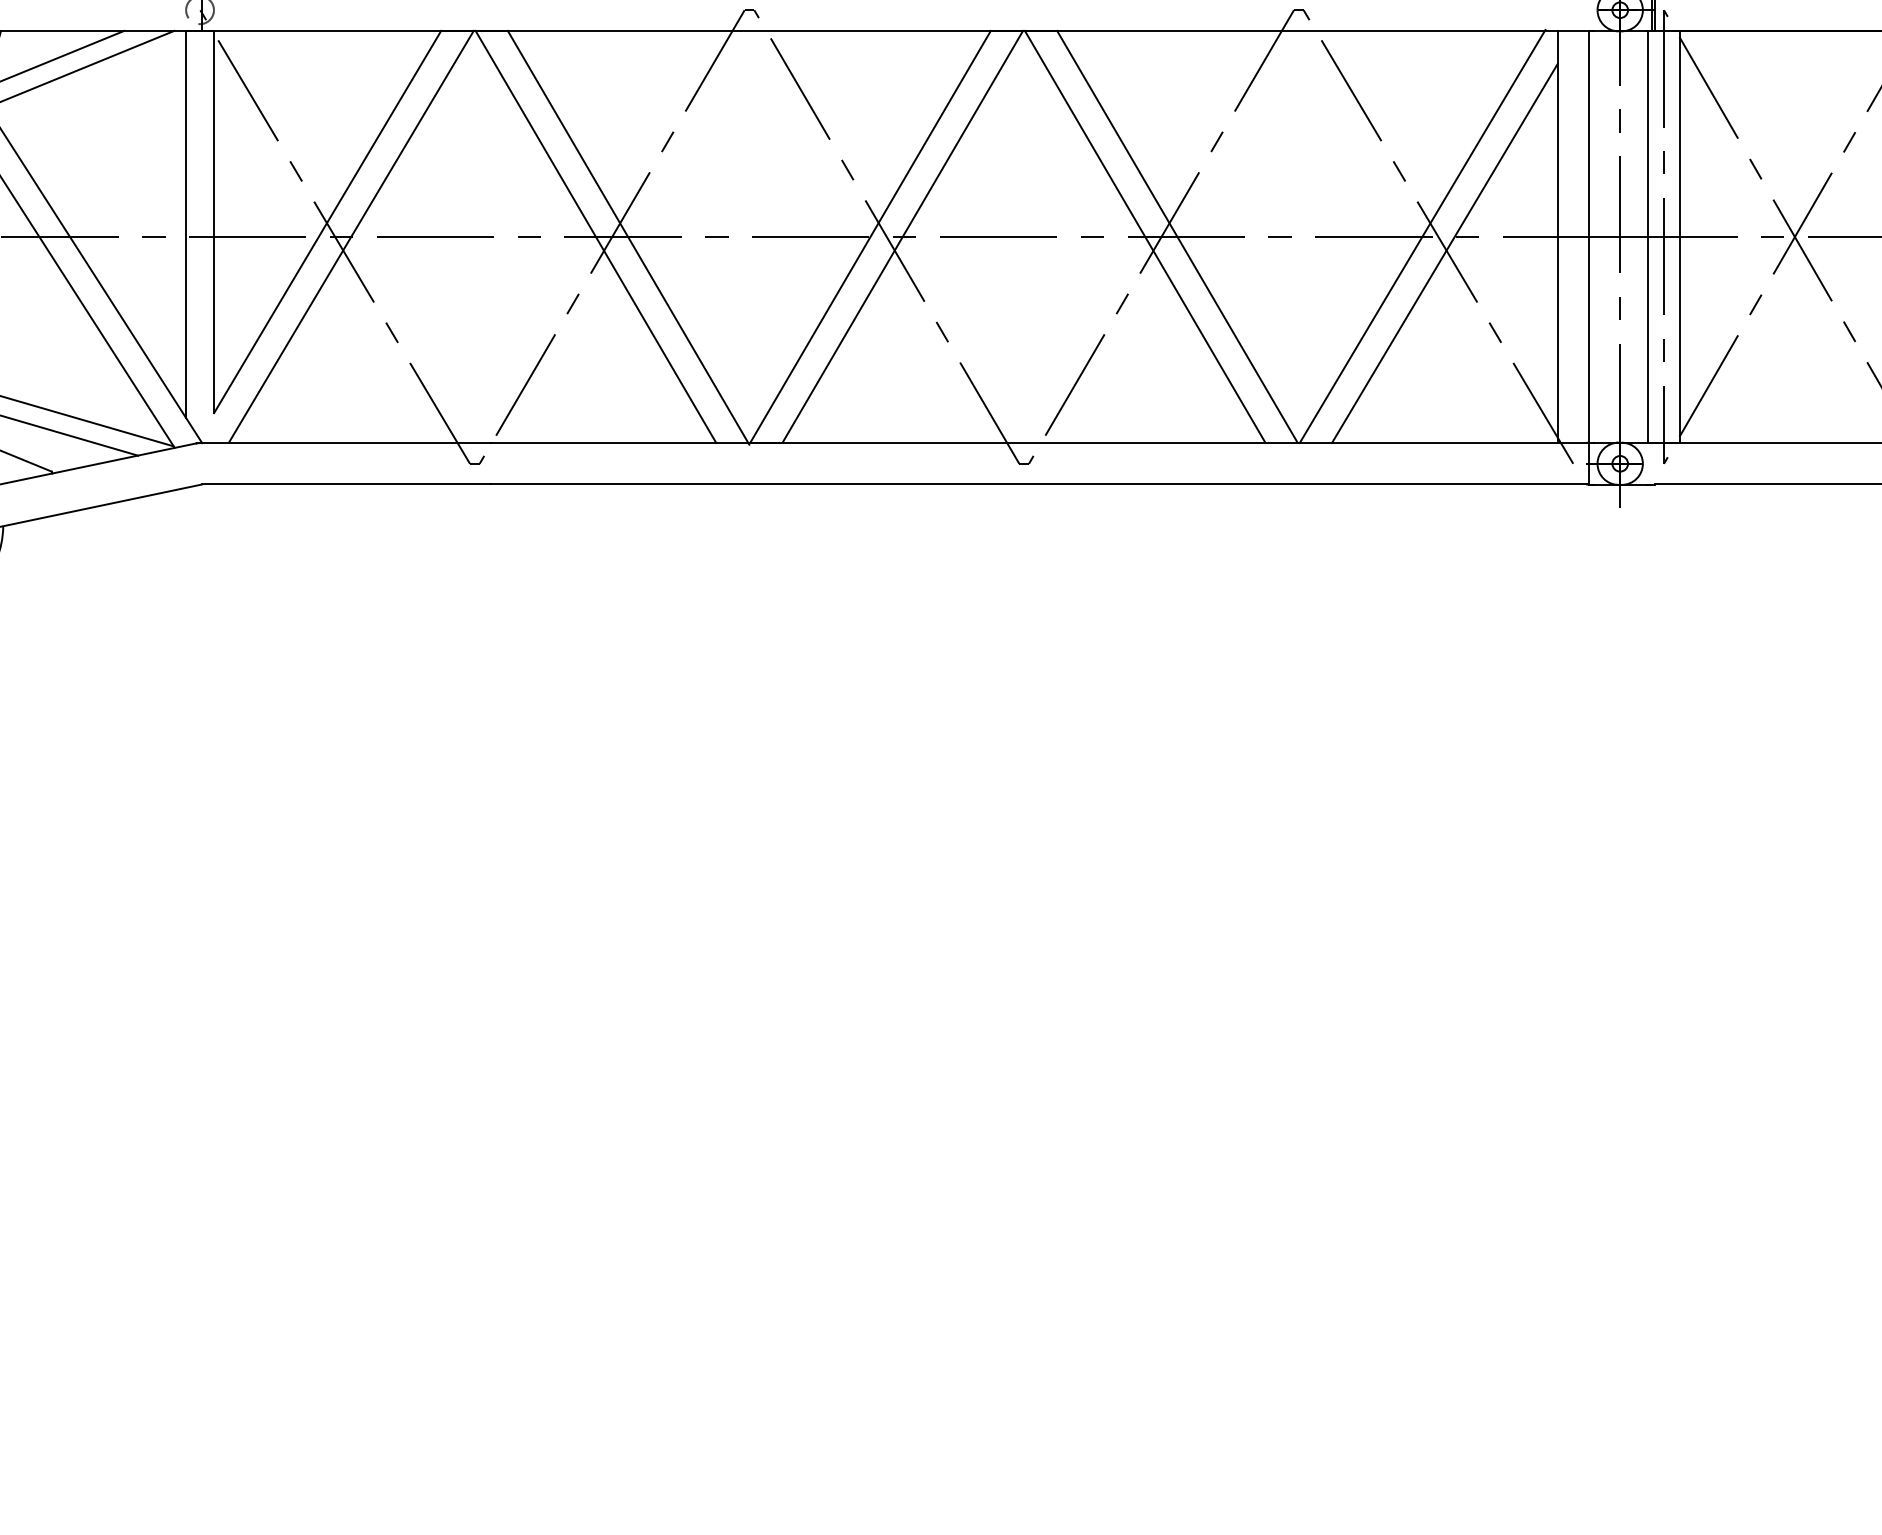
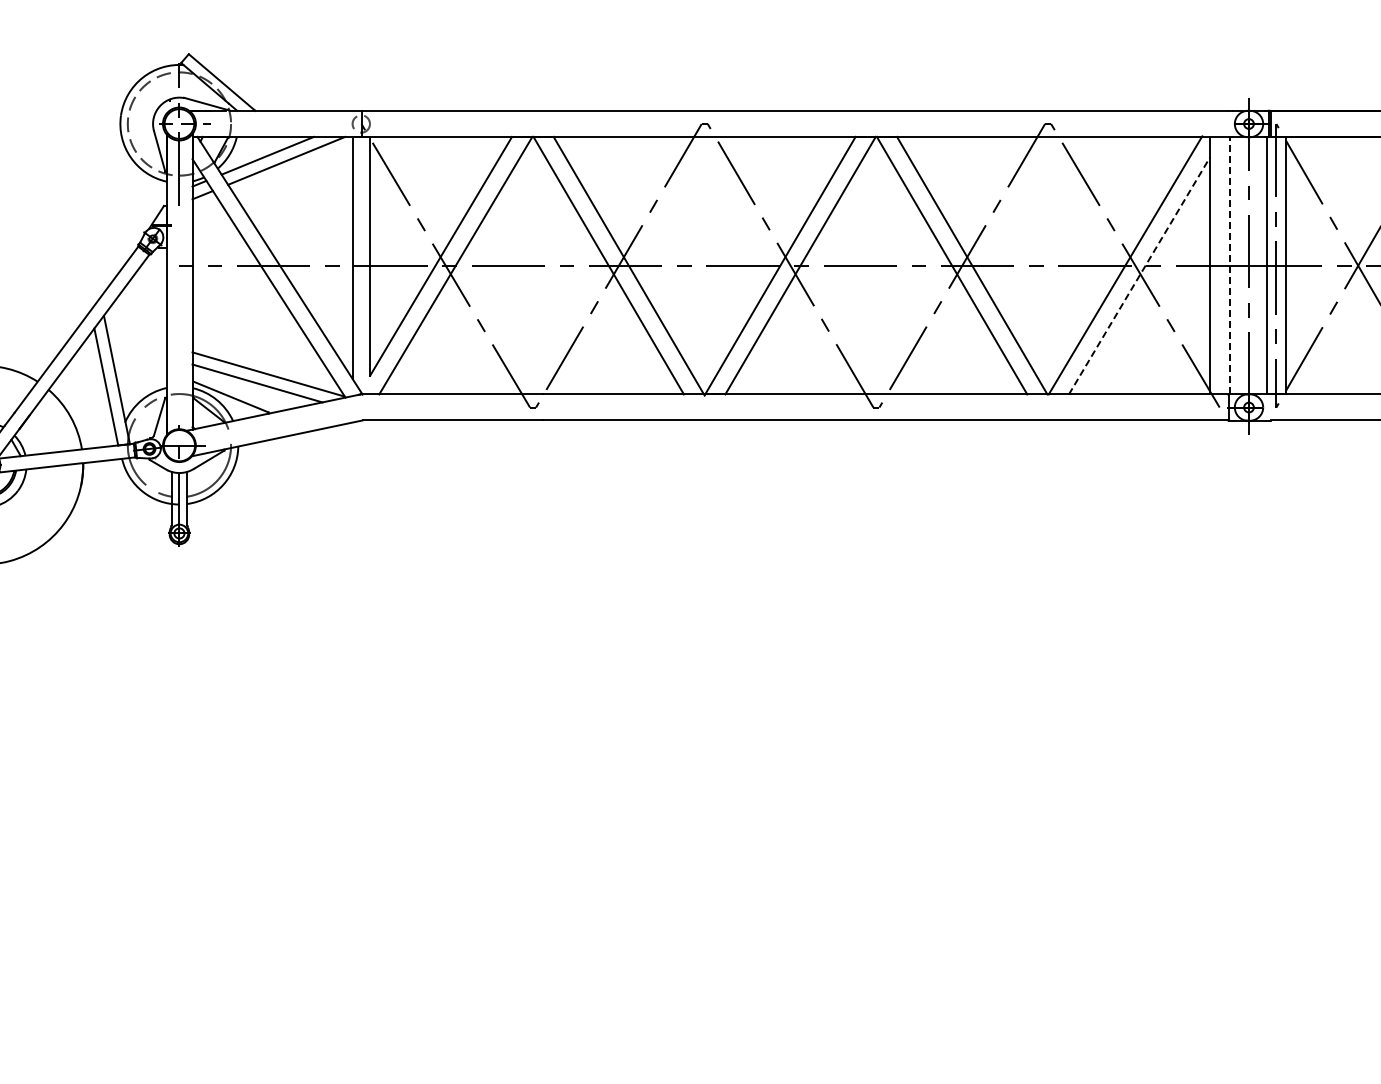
line: (1588, 236) -> (1229, 265), solid -> dashed
line: (1445, 254) -> (1139, 276), solid -> dashed

